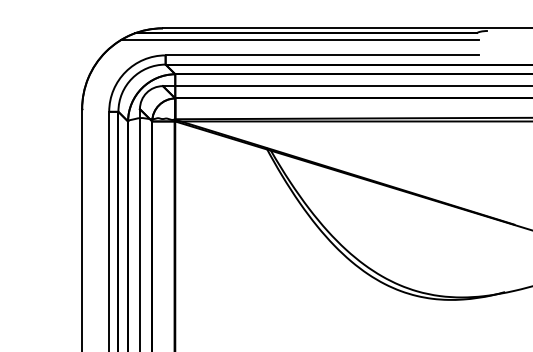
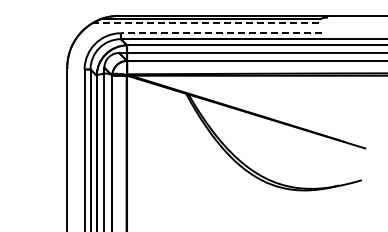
line: (300, 40) -> (207, 23), solid -> dashed
line: (322, 55) -> (221, 33), solid -> dashed

